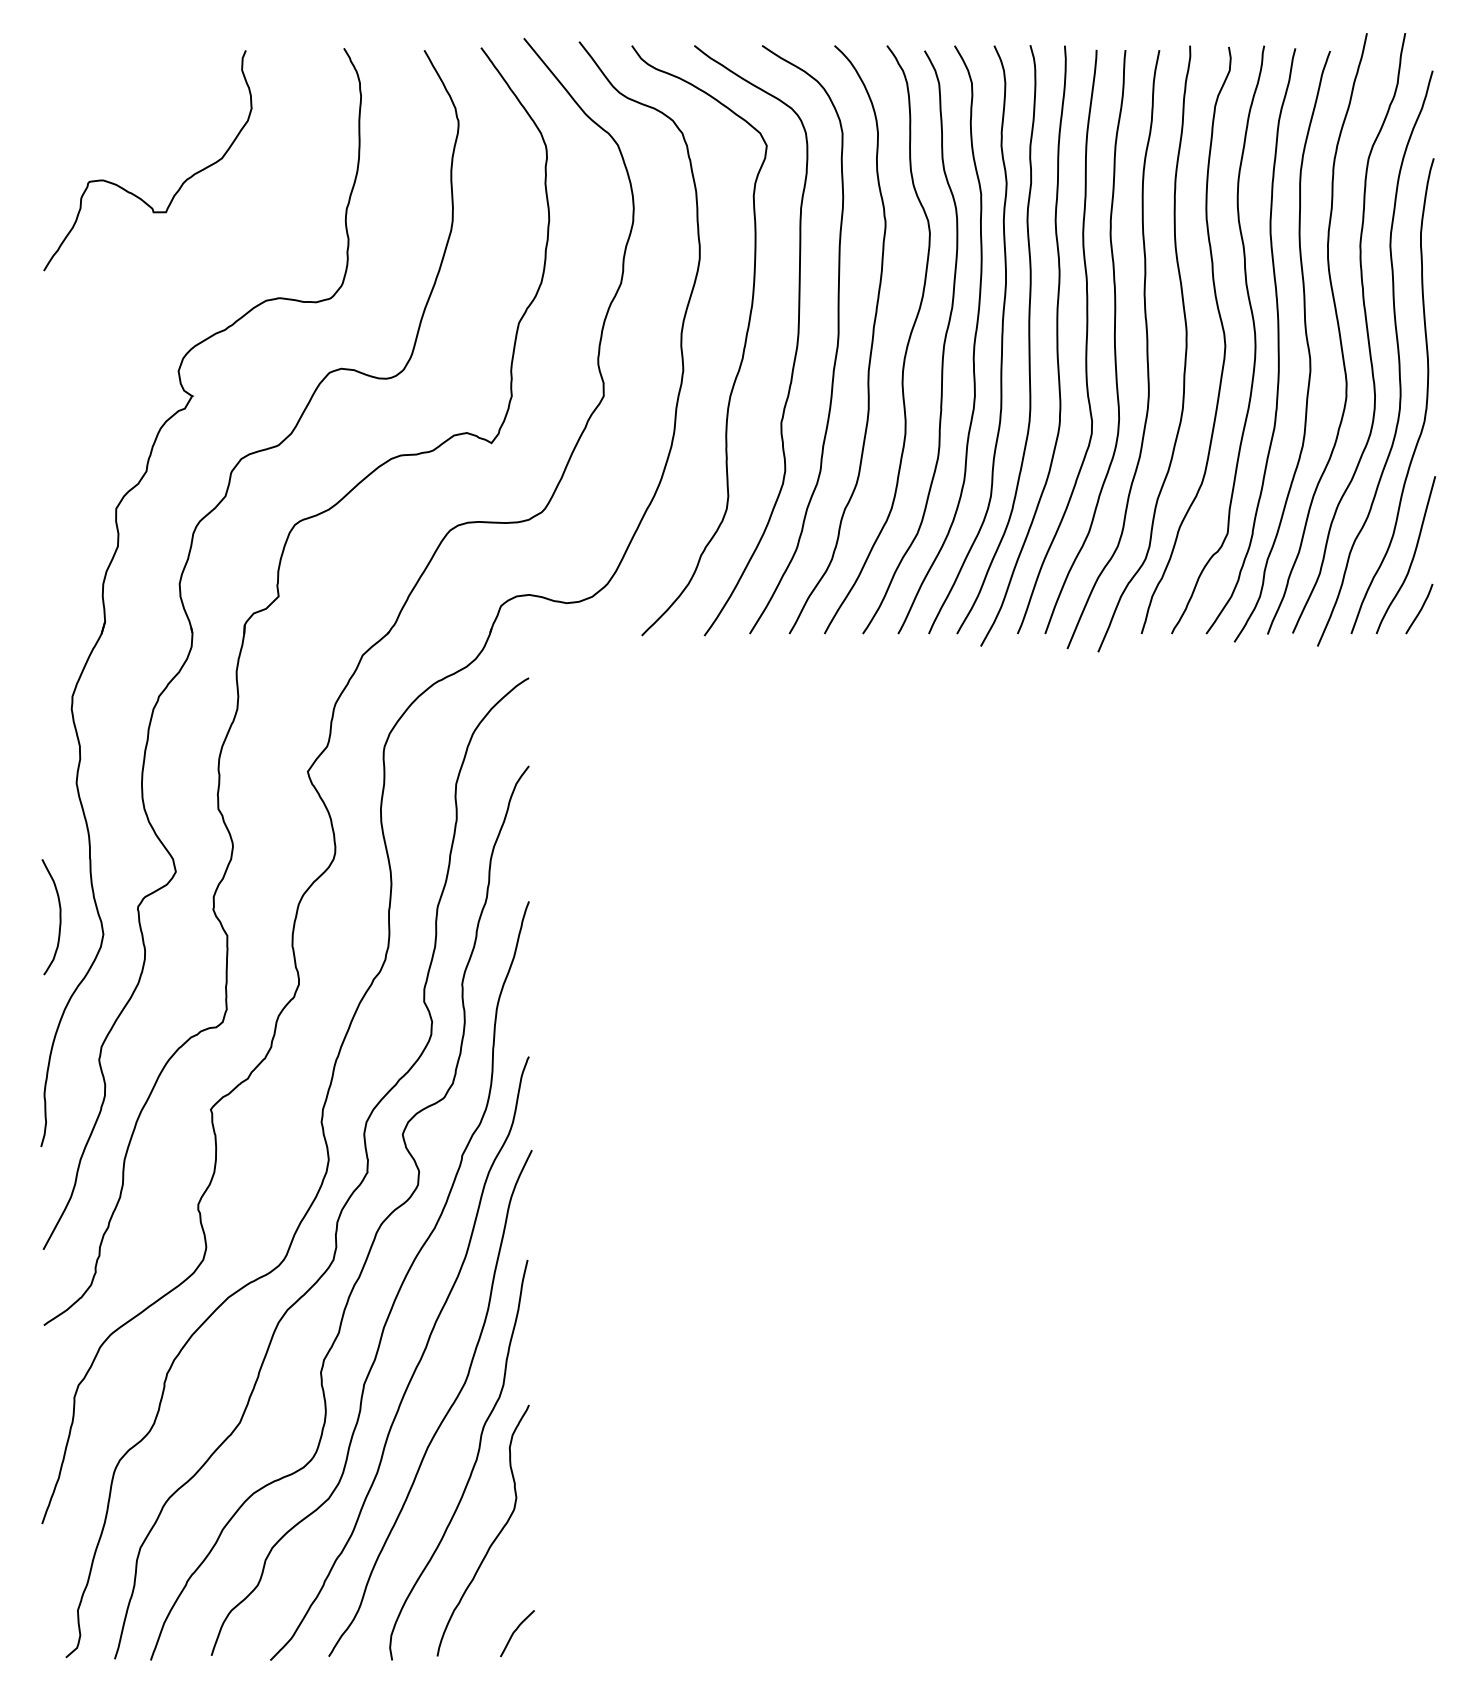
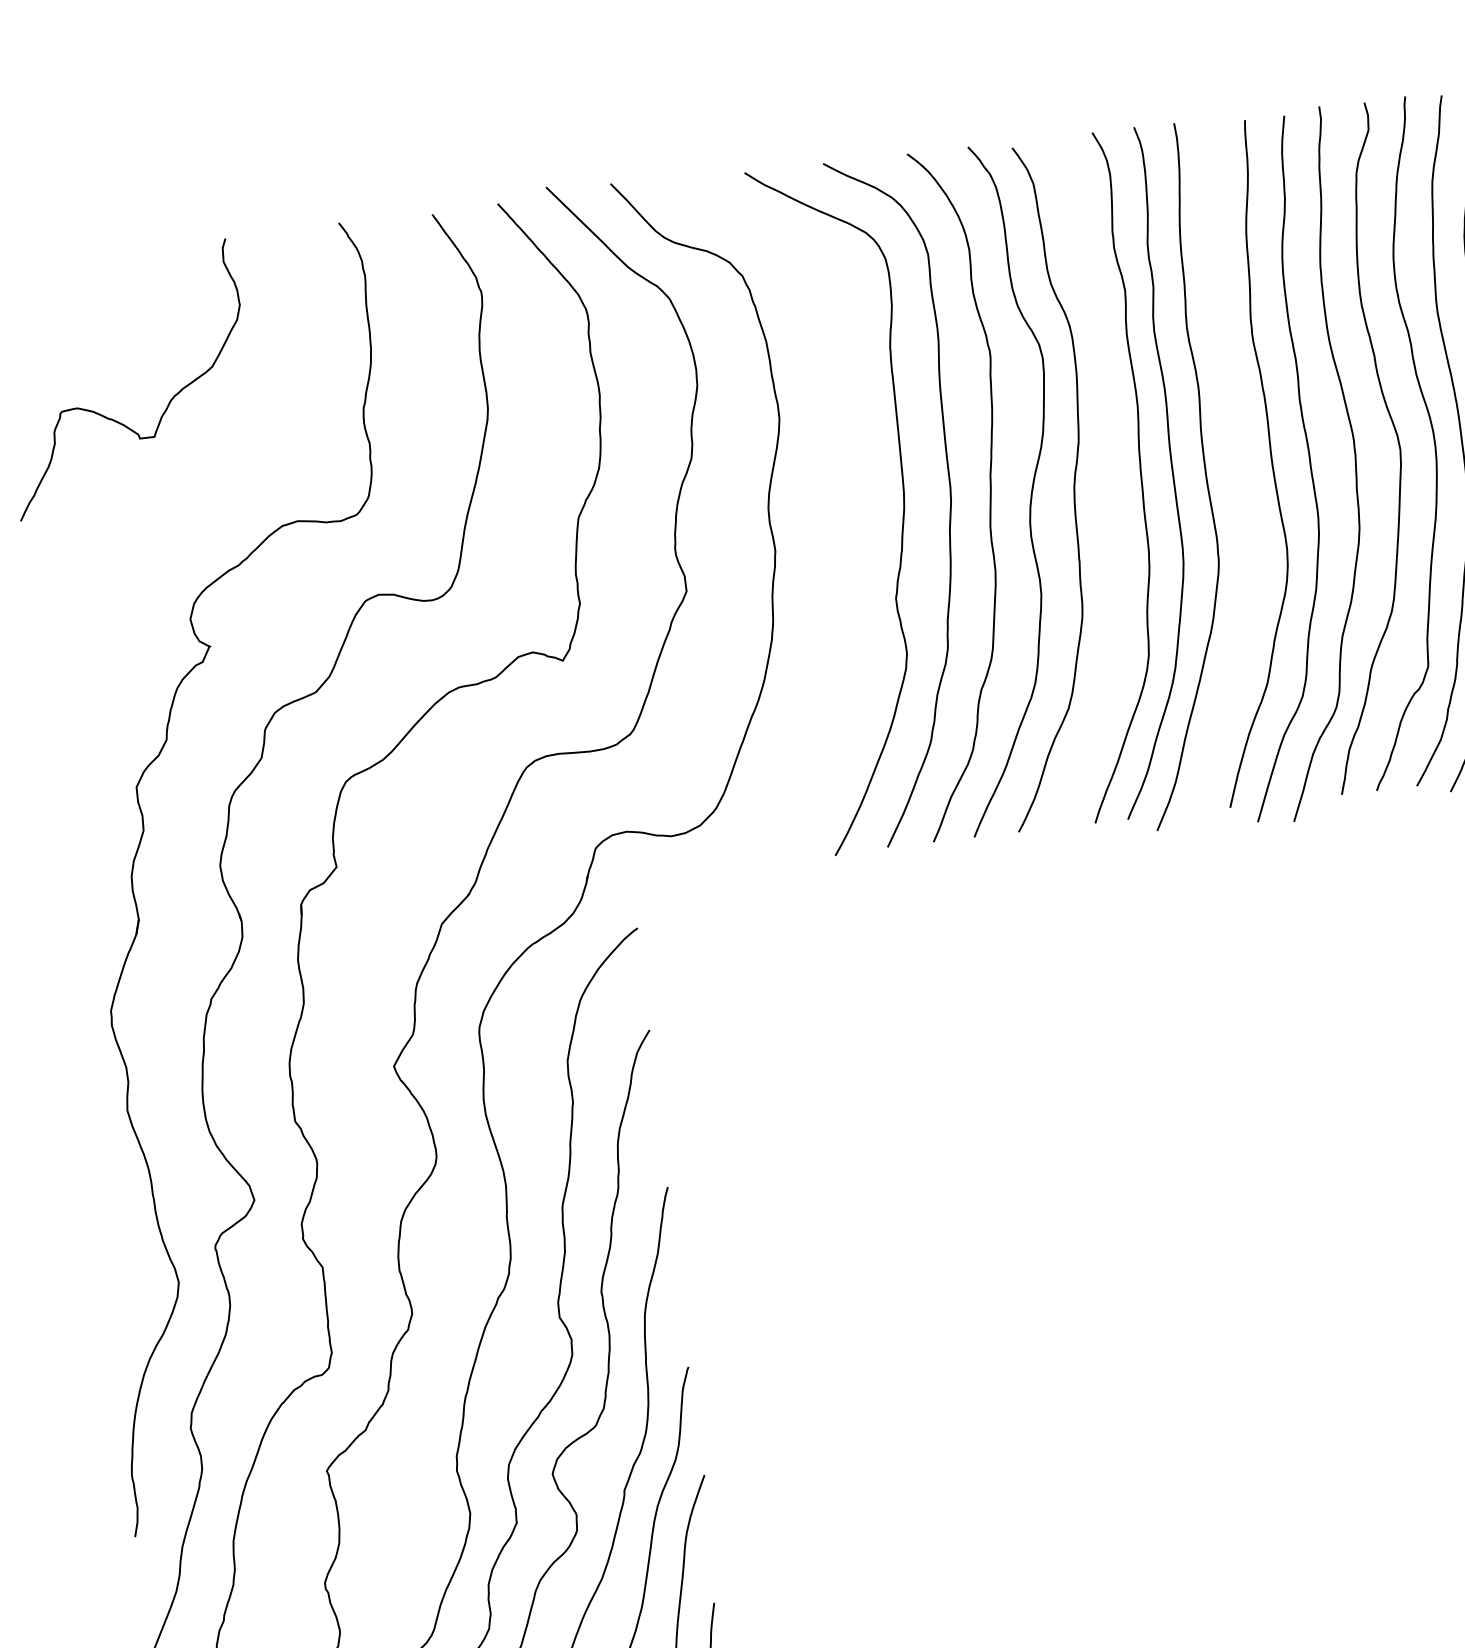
curve: (1085, 341) -> (1237, 463), removed
curve: (973, 342) -> (1107, 479), removed
curve: (743, 347) -> (842, 516), removed
curve: (59, 917) -> (125, 1268), removed

